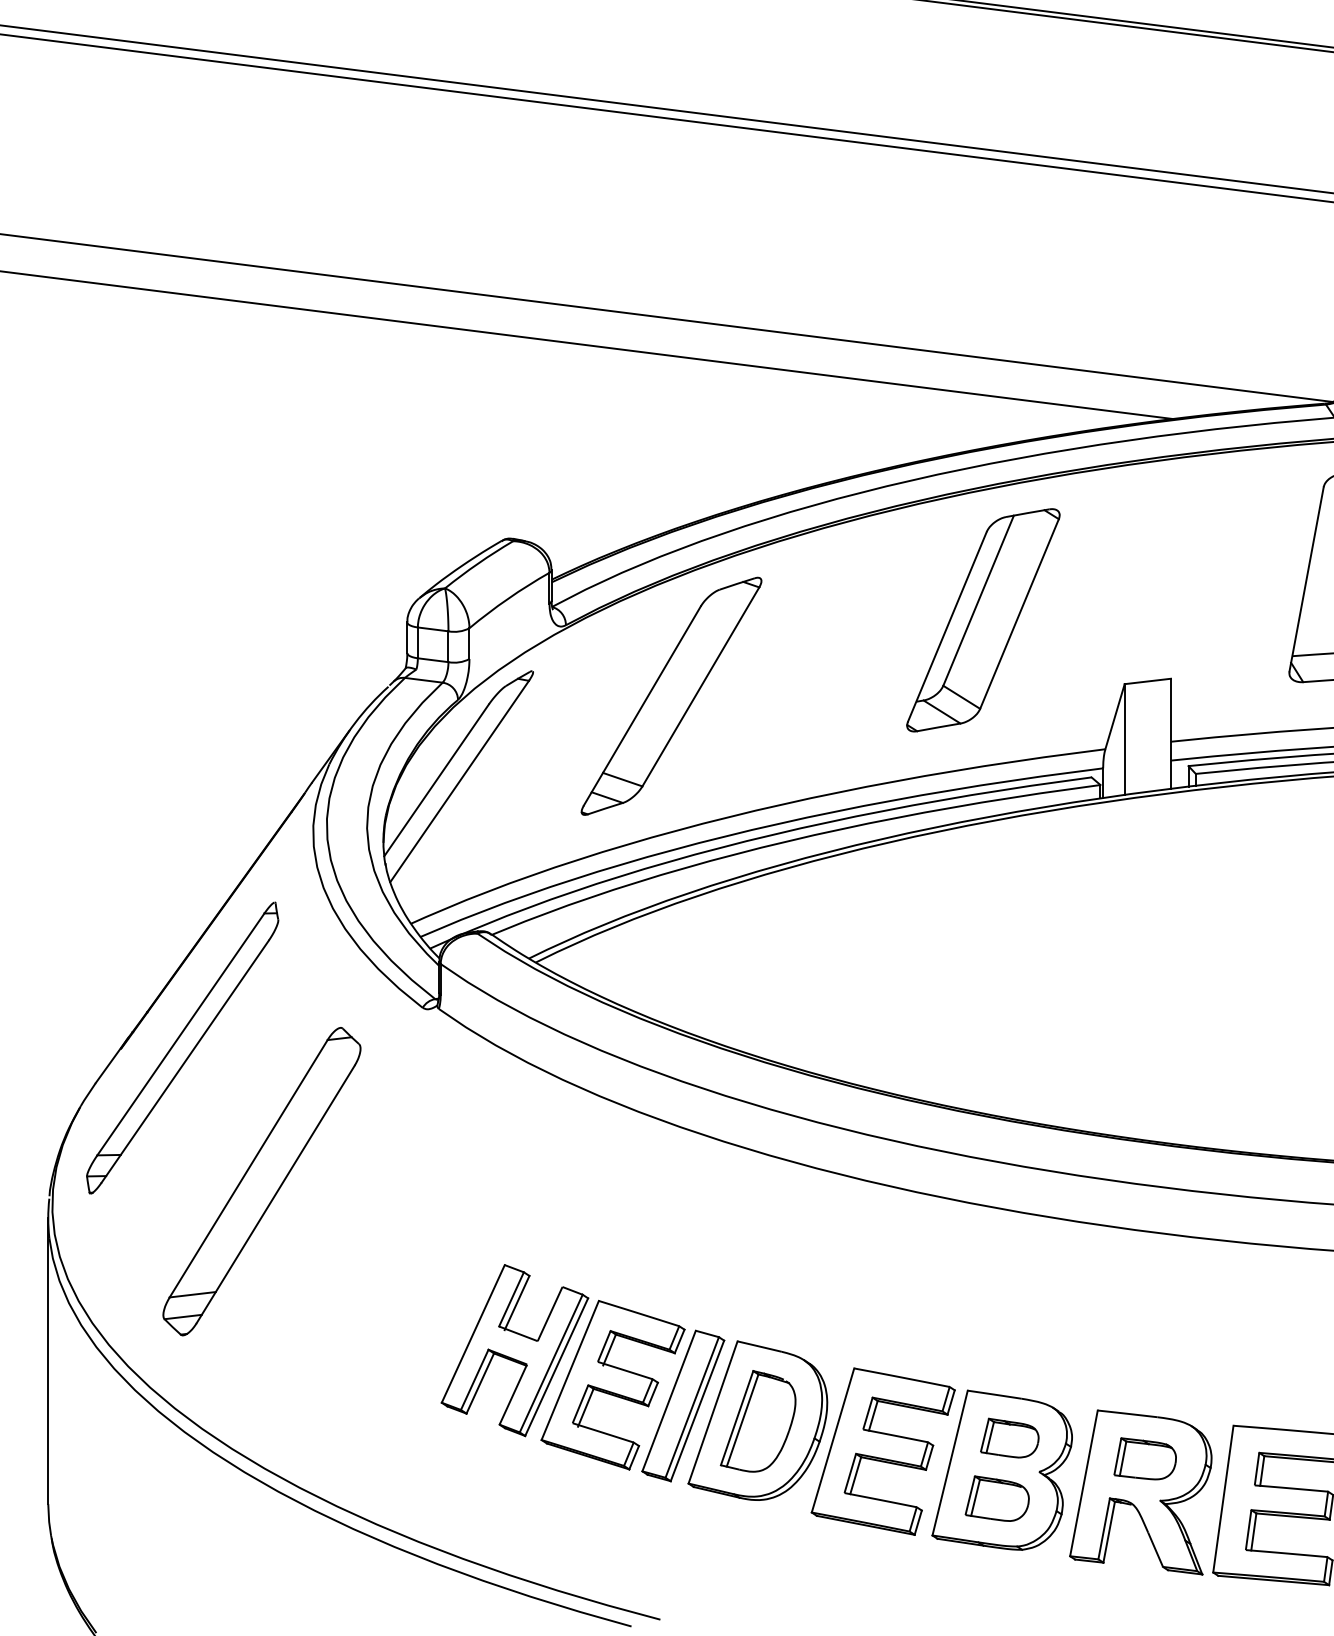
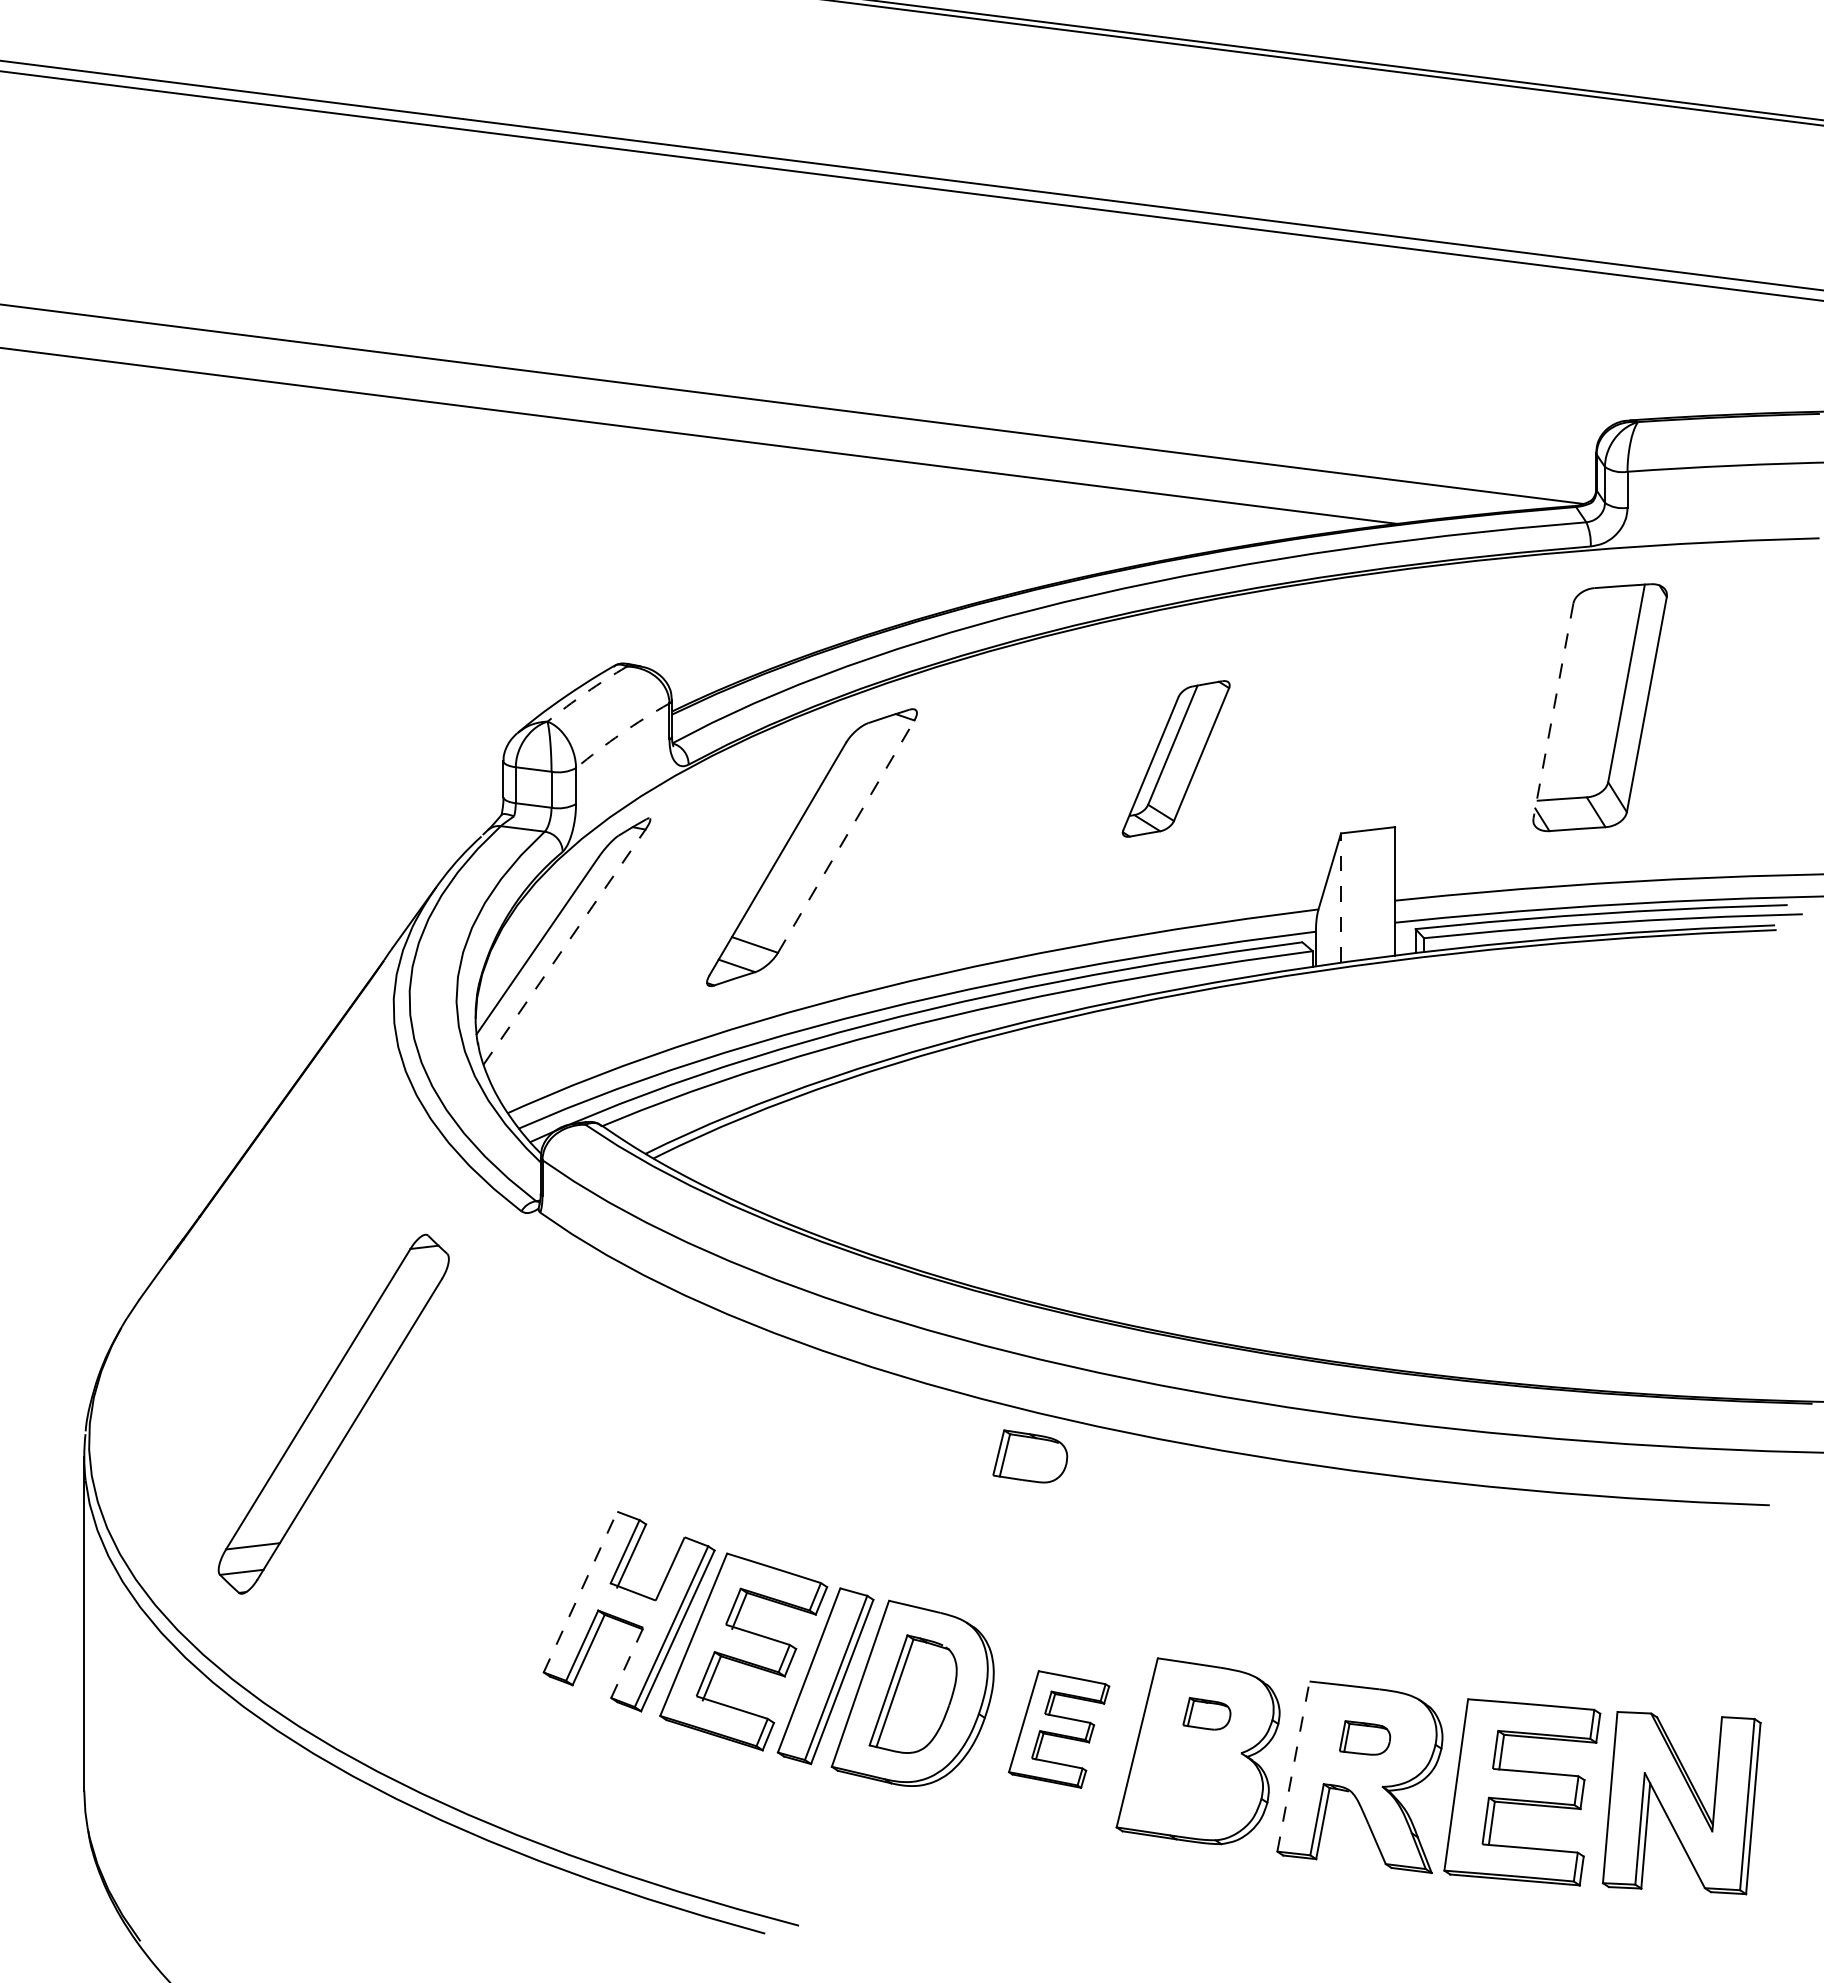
arc: (478, 563) -> (586, 692), solid -> dashed
line: (1306, 579) -> (1553, 711), solid -> dashed
arc: (508, 598) -> (621, 733), solid -> dashed
part: (983, 619) -> (1176, 758), size x0.6
line: (701, 686) -> (846, 836), solid -> dashed
line: (1125, 739) -> (1341, 898), solid -> dashed
line: (459, 781) -> (564, 947), solid -> dashed
part: (182, 1048) -> (240, 1258), removed
line: (473, 1333) -> (580, 1591), solid -> dashed
line: (513, 1394) -> (627, 1662), solid -> dashed
part: (1009, 1437) -> (1206, 1713), size x0.7
part: (882, 1451) -> (1058, 1729), size x0.6
part: (1144, 1458) -> (1364, 1737), size x0.7
line: (1083, 1483) -> (1293, 1766), solid -> dashed
part: (997, 1498) -> (1030, 1456), moved

